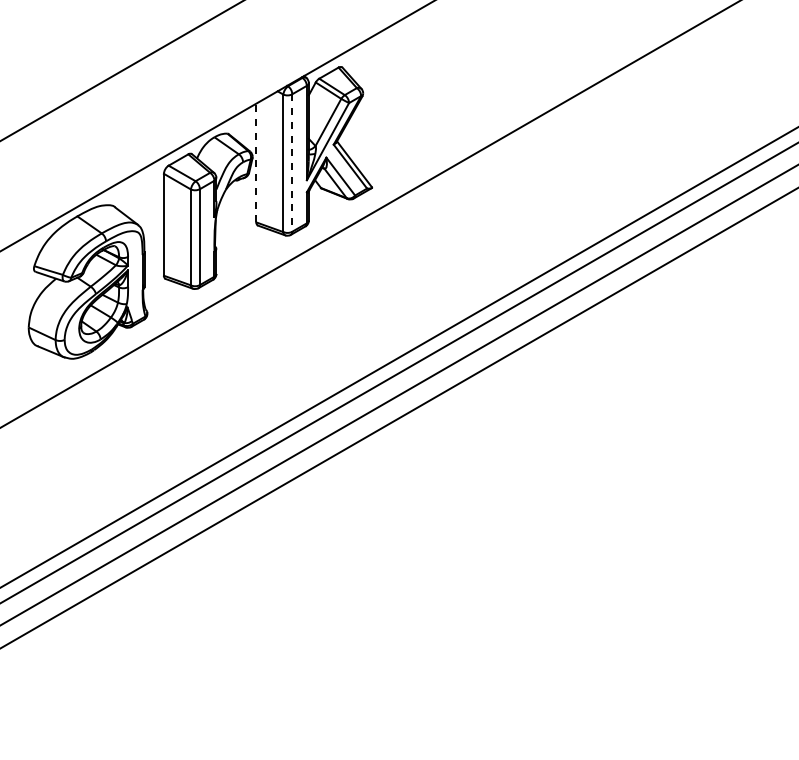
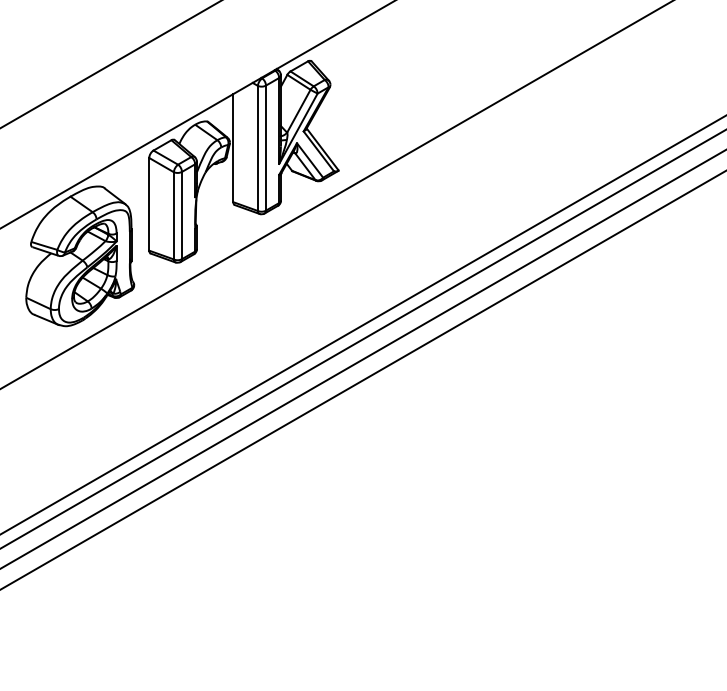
line: (256, 162) -> (233, 147), dashed -> solid
line: (292, 162) -> (266, 147), dashed -> solid

